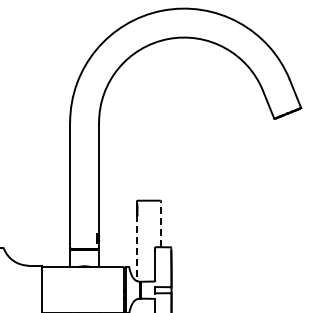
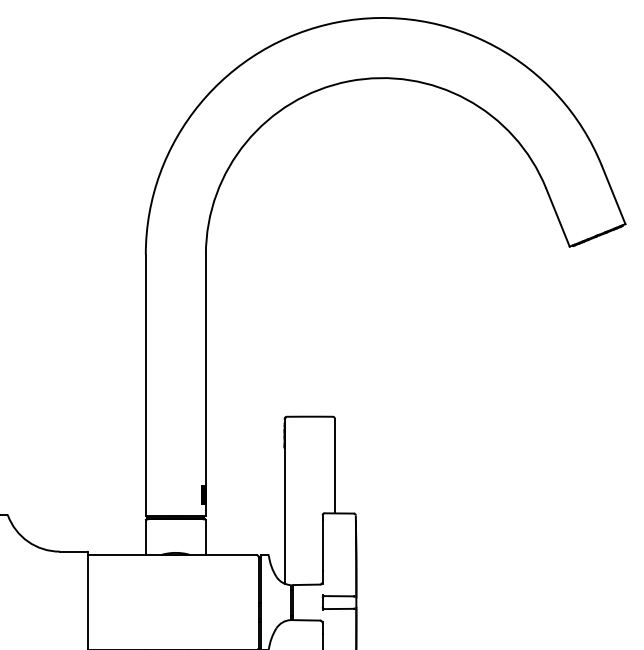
line: (161, 224) -> (335, 466), dashed -> solid
line: (137, 248) -> (285, 516), dashed -> solid

